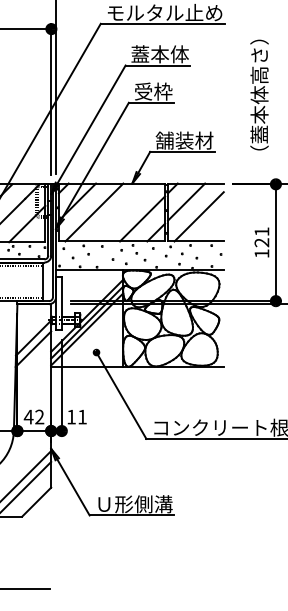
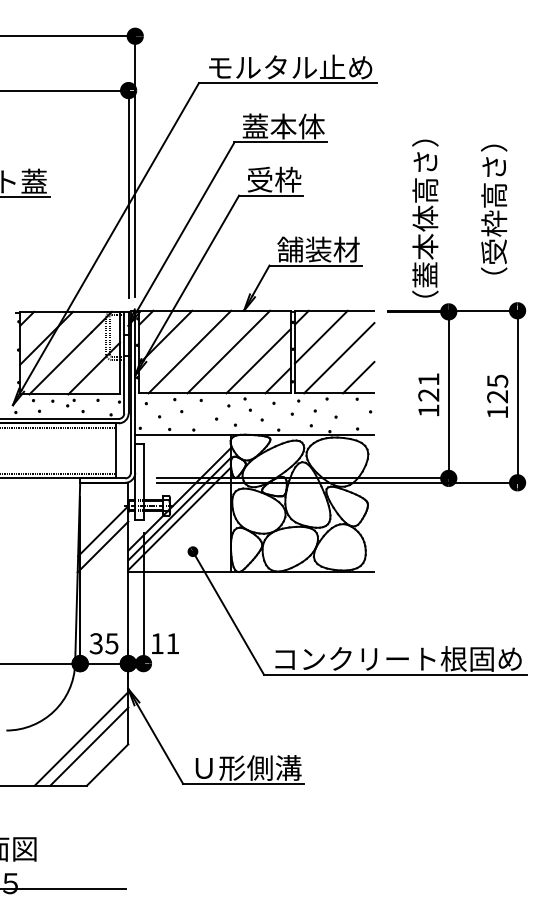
text: (259, 94) -> (425, 218), moved
line: (121, 212) -> (228, 351), added
line: (212, 230) -> (358, 377), added
text: (33, 416) -> (103, 643), 42 -> 35

